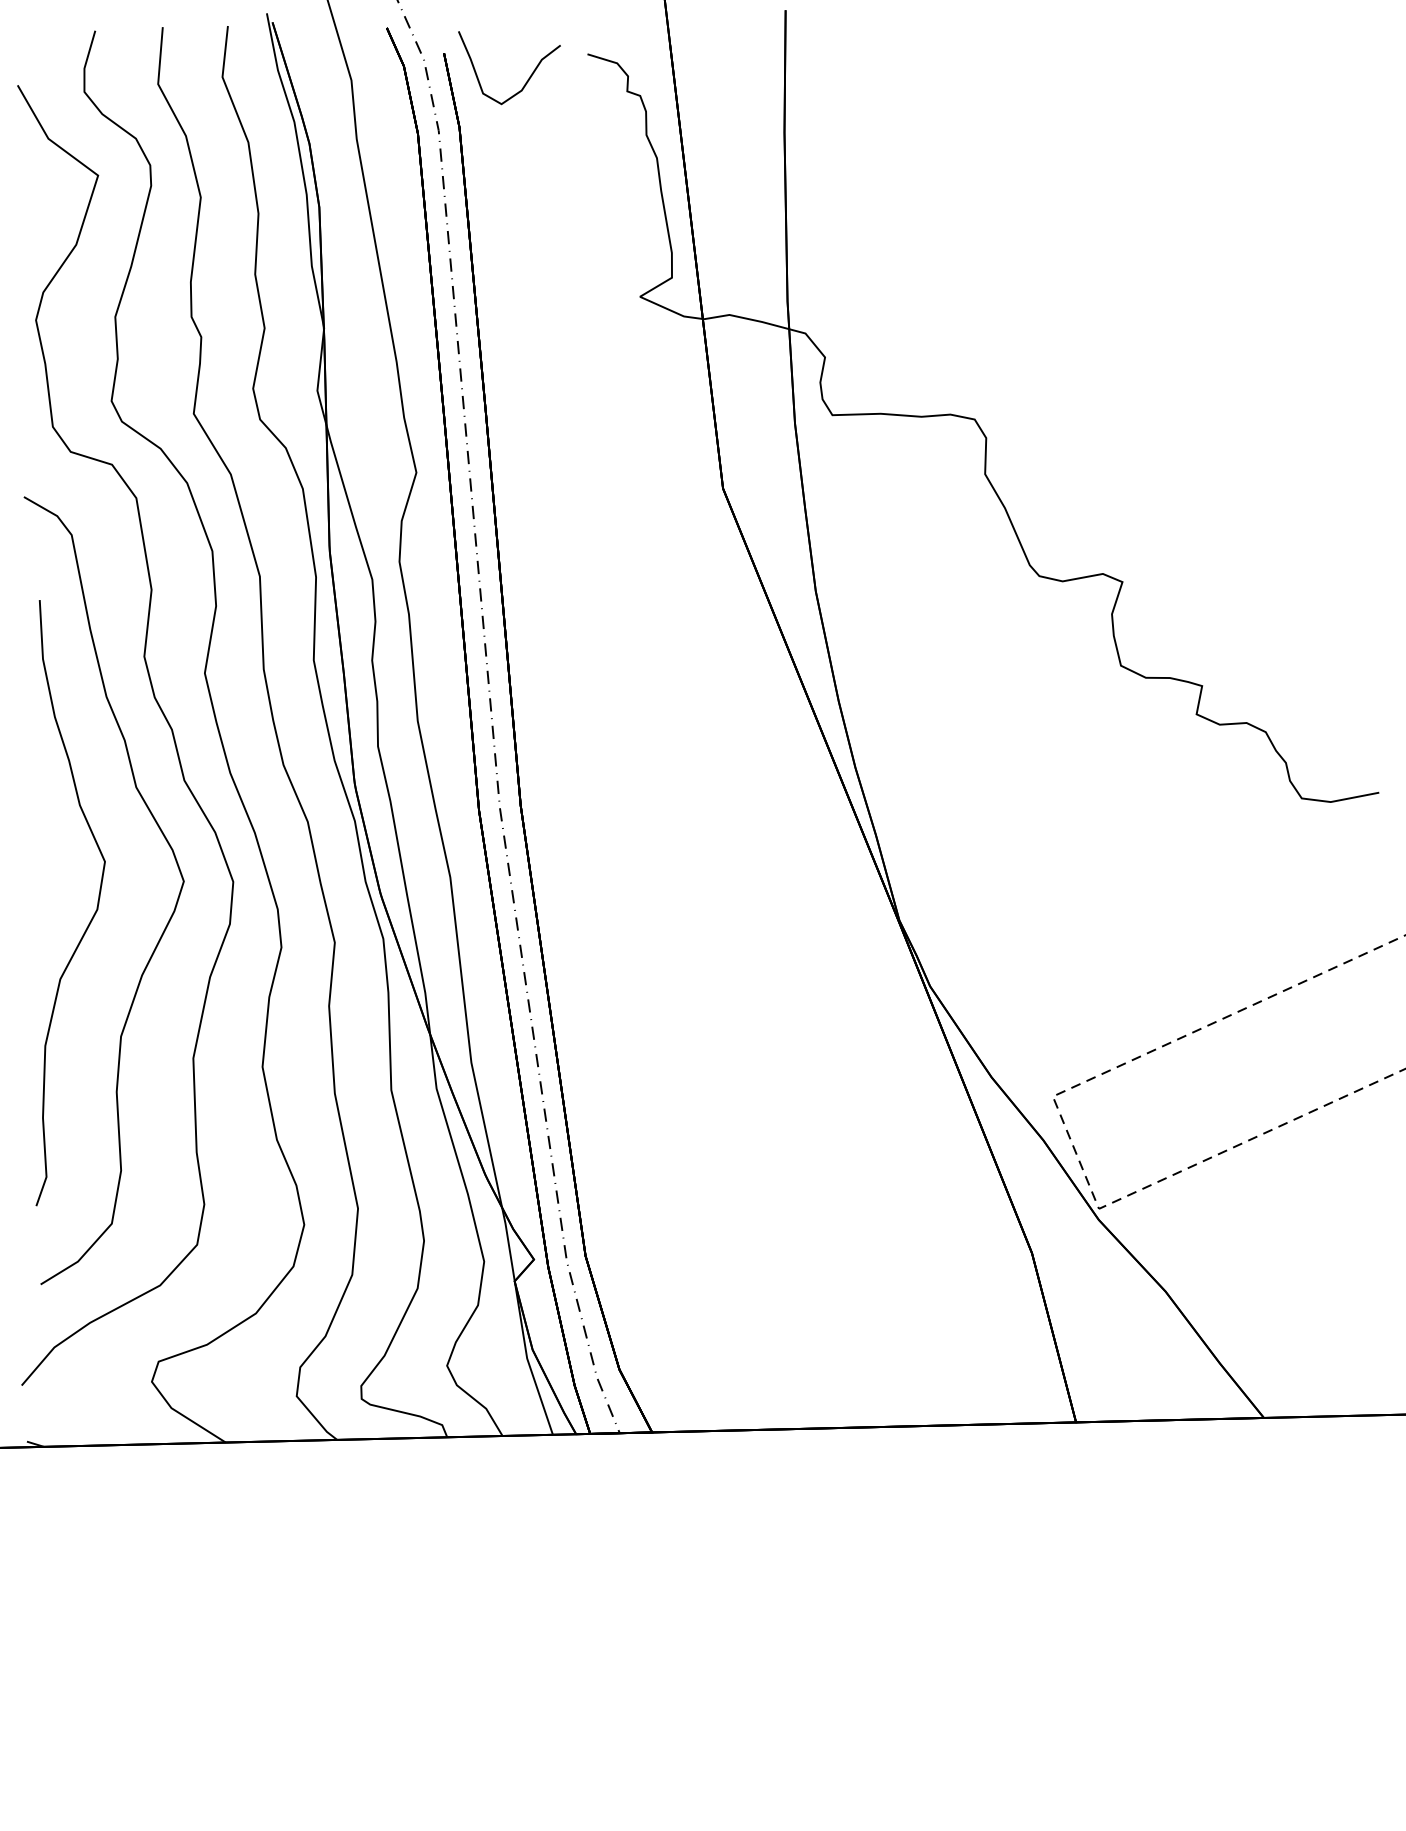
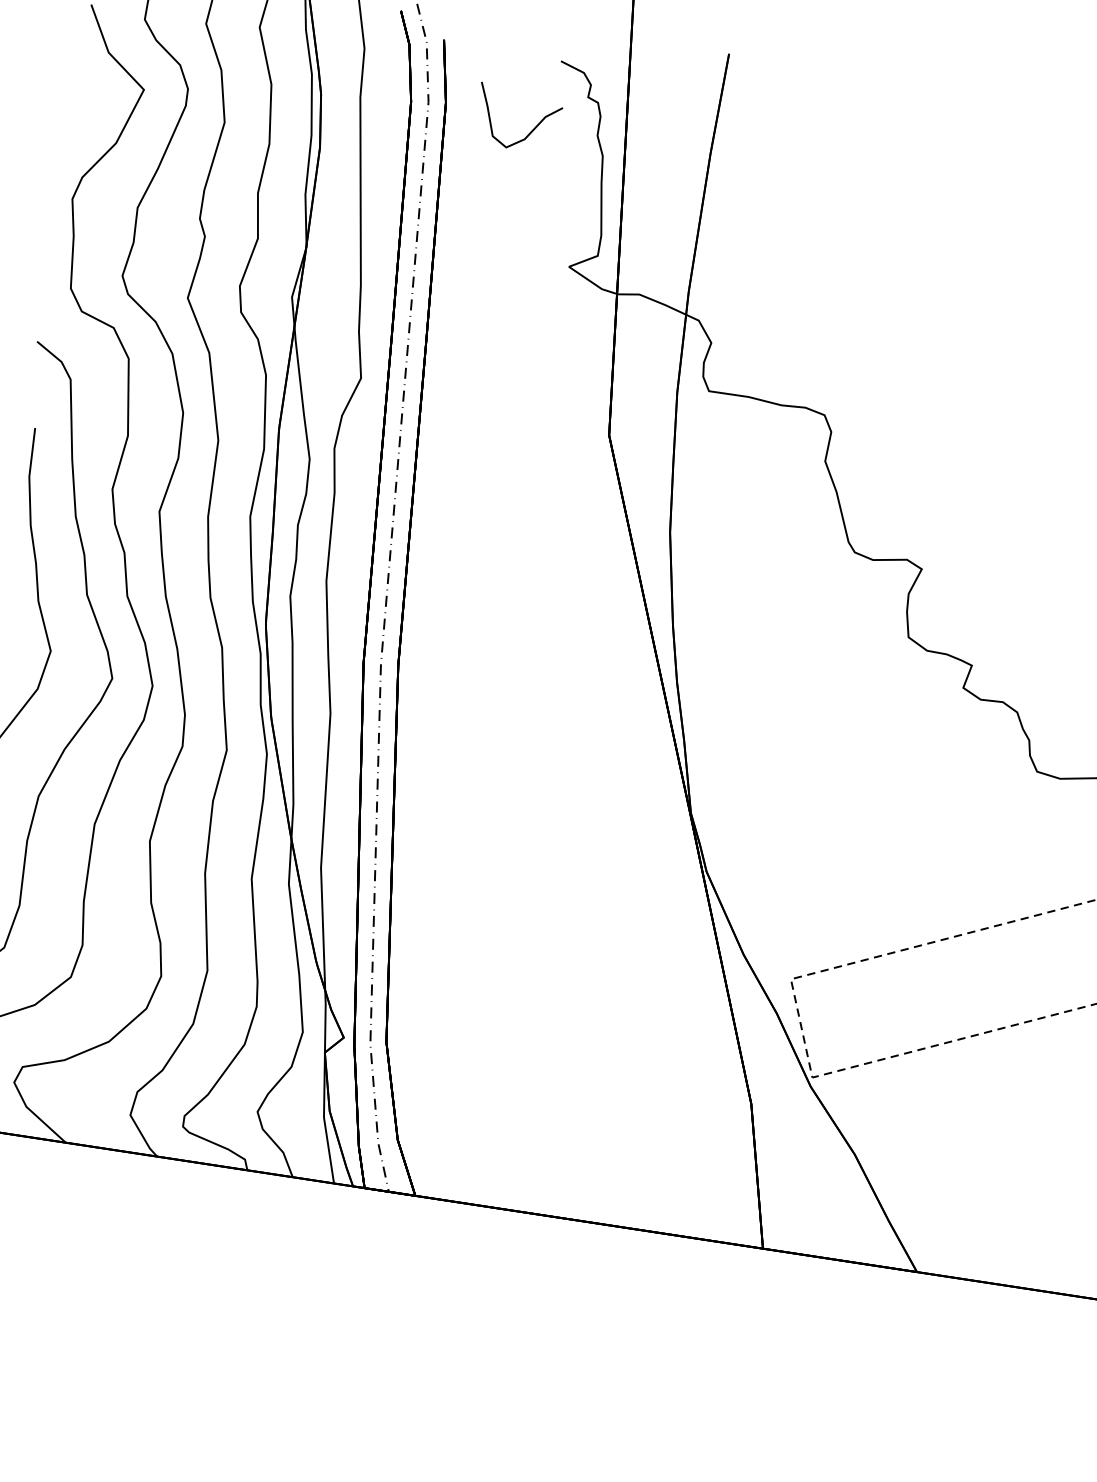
curve: (527, 79) -> (531, 131), moved

